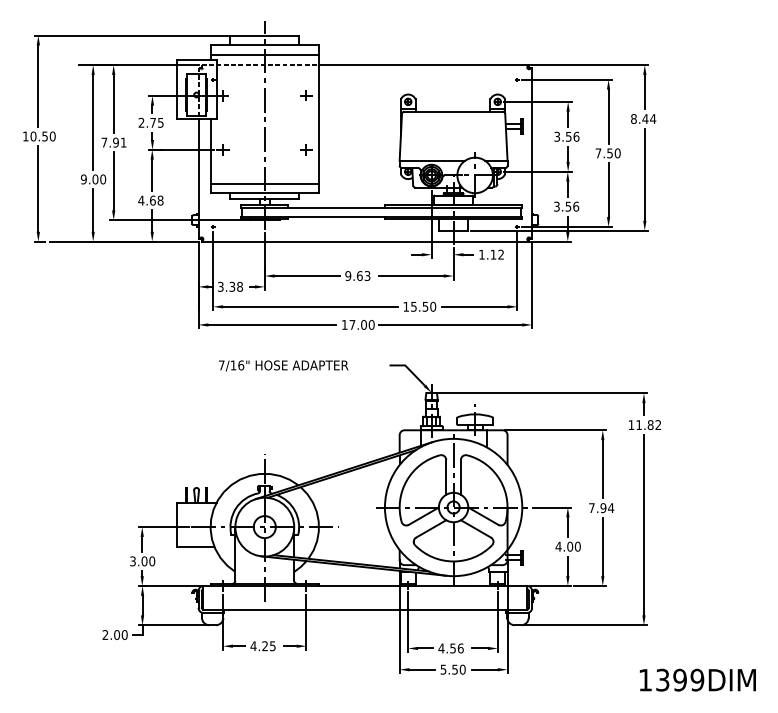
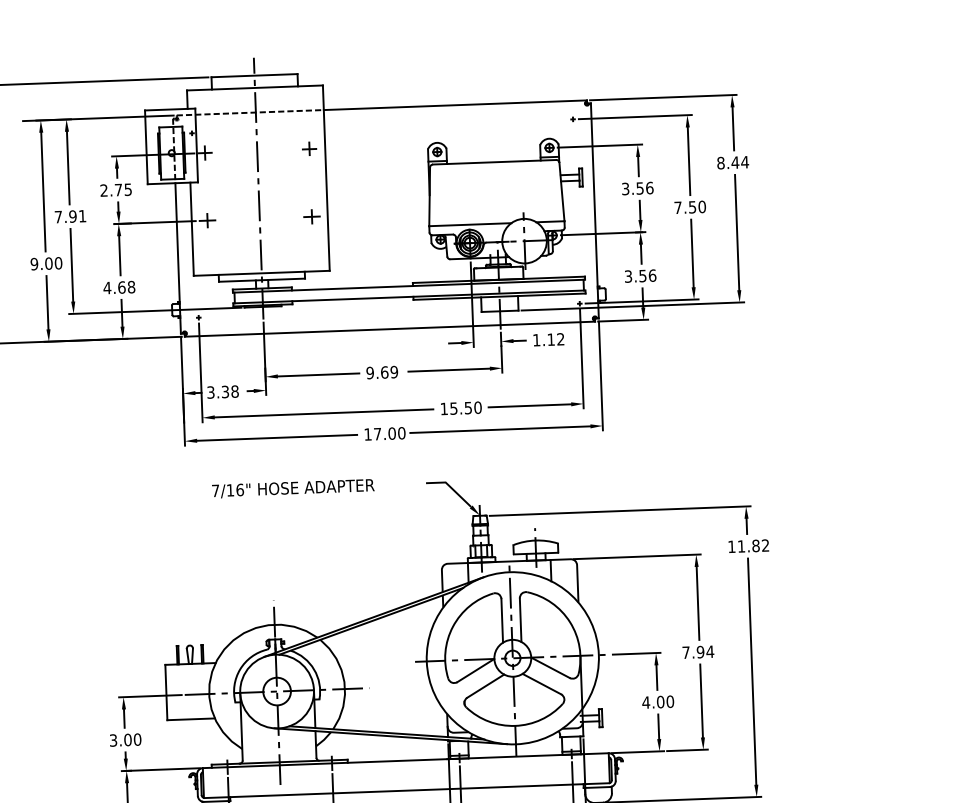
line: (264, 55) -> (255, 100), removed
line: (264, 183) -> (260, 260), removed
text: (367, 275) -> (394, 371), 9.63 -> 9.69

